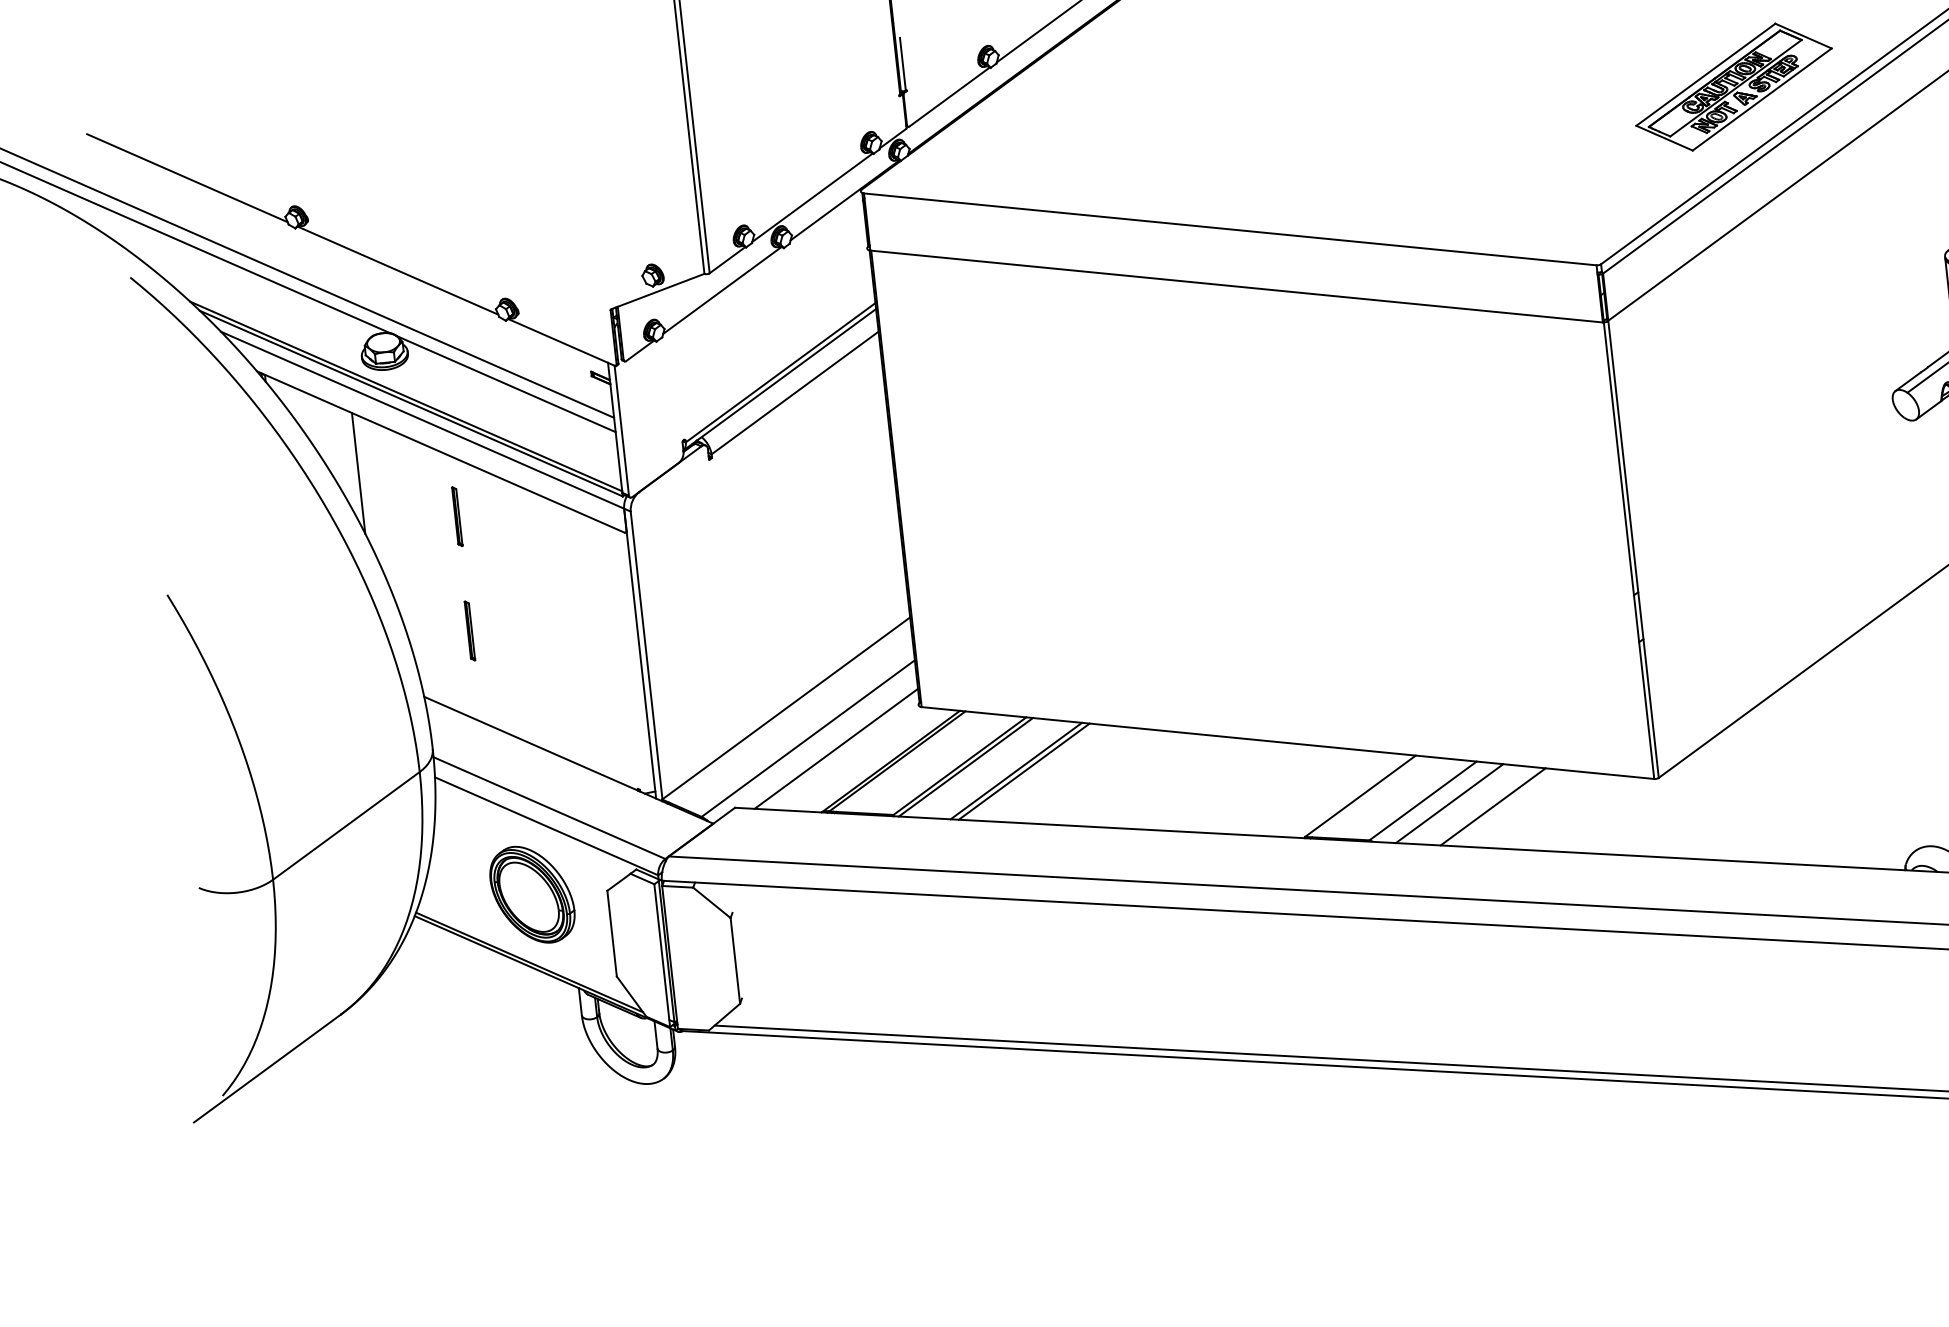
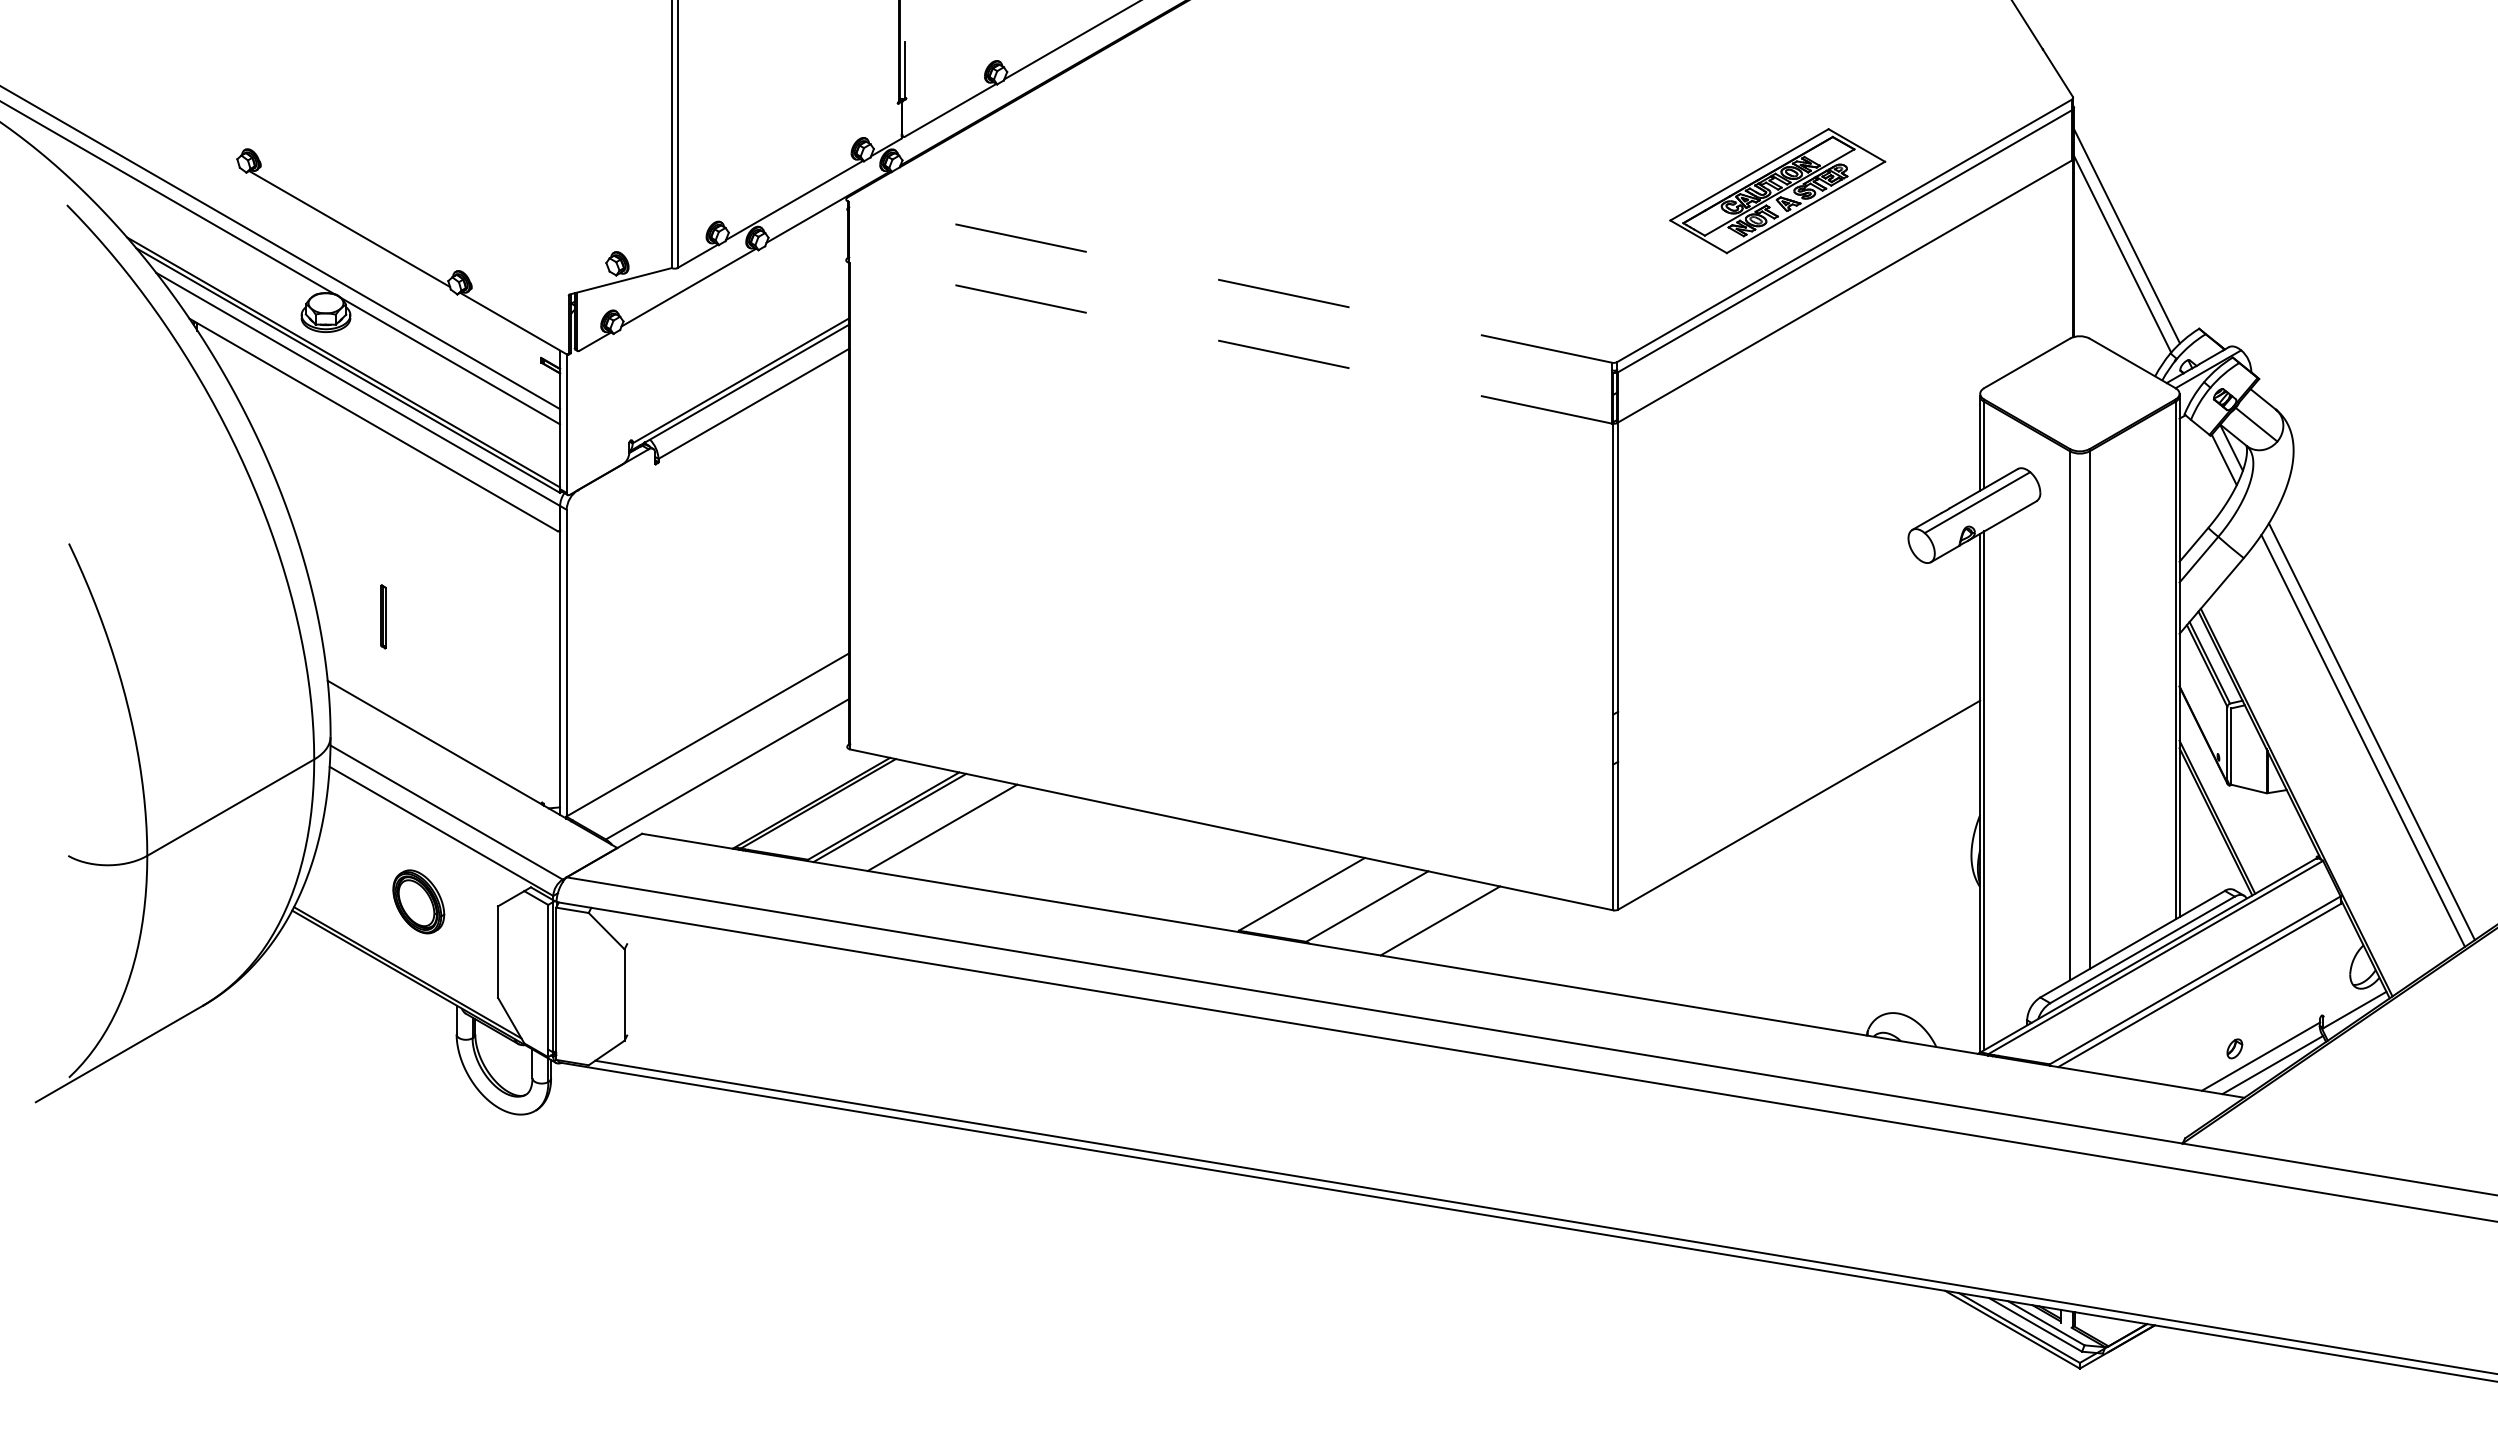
line: (187, 178) -> (138, 107), removed
line: (1230, 229) -> (1230, 282), solid -> dashed
line: (1236, 286) -> (1230, 343), solid -> dashed
line: (358, 472) -> (284, 437), removed
part: (457, 516) -> (383, 494), removed
line: (836, 748) -> (755, 783), removed
line: (1023, 771) -> (950, 829), removed
line: (1449, 803) -> (1394, 912), removed
part: (532, 894) -> (418, 901), size x0.6

